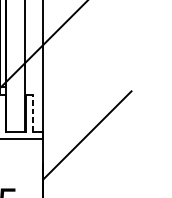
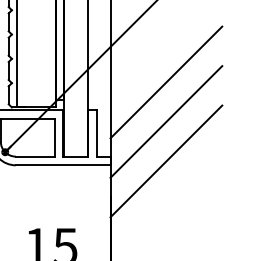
line: (87, 73) -> (166, 82), added
line: (87, 103) -> (166, 121), added
line: (32, 112) -> (97, 132), dashed -> solid

